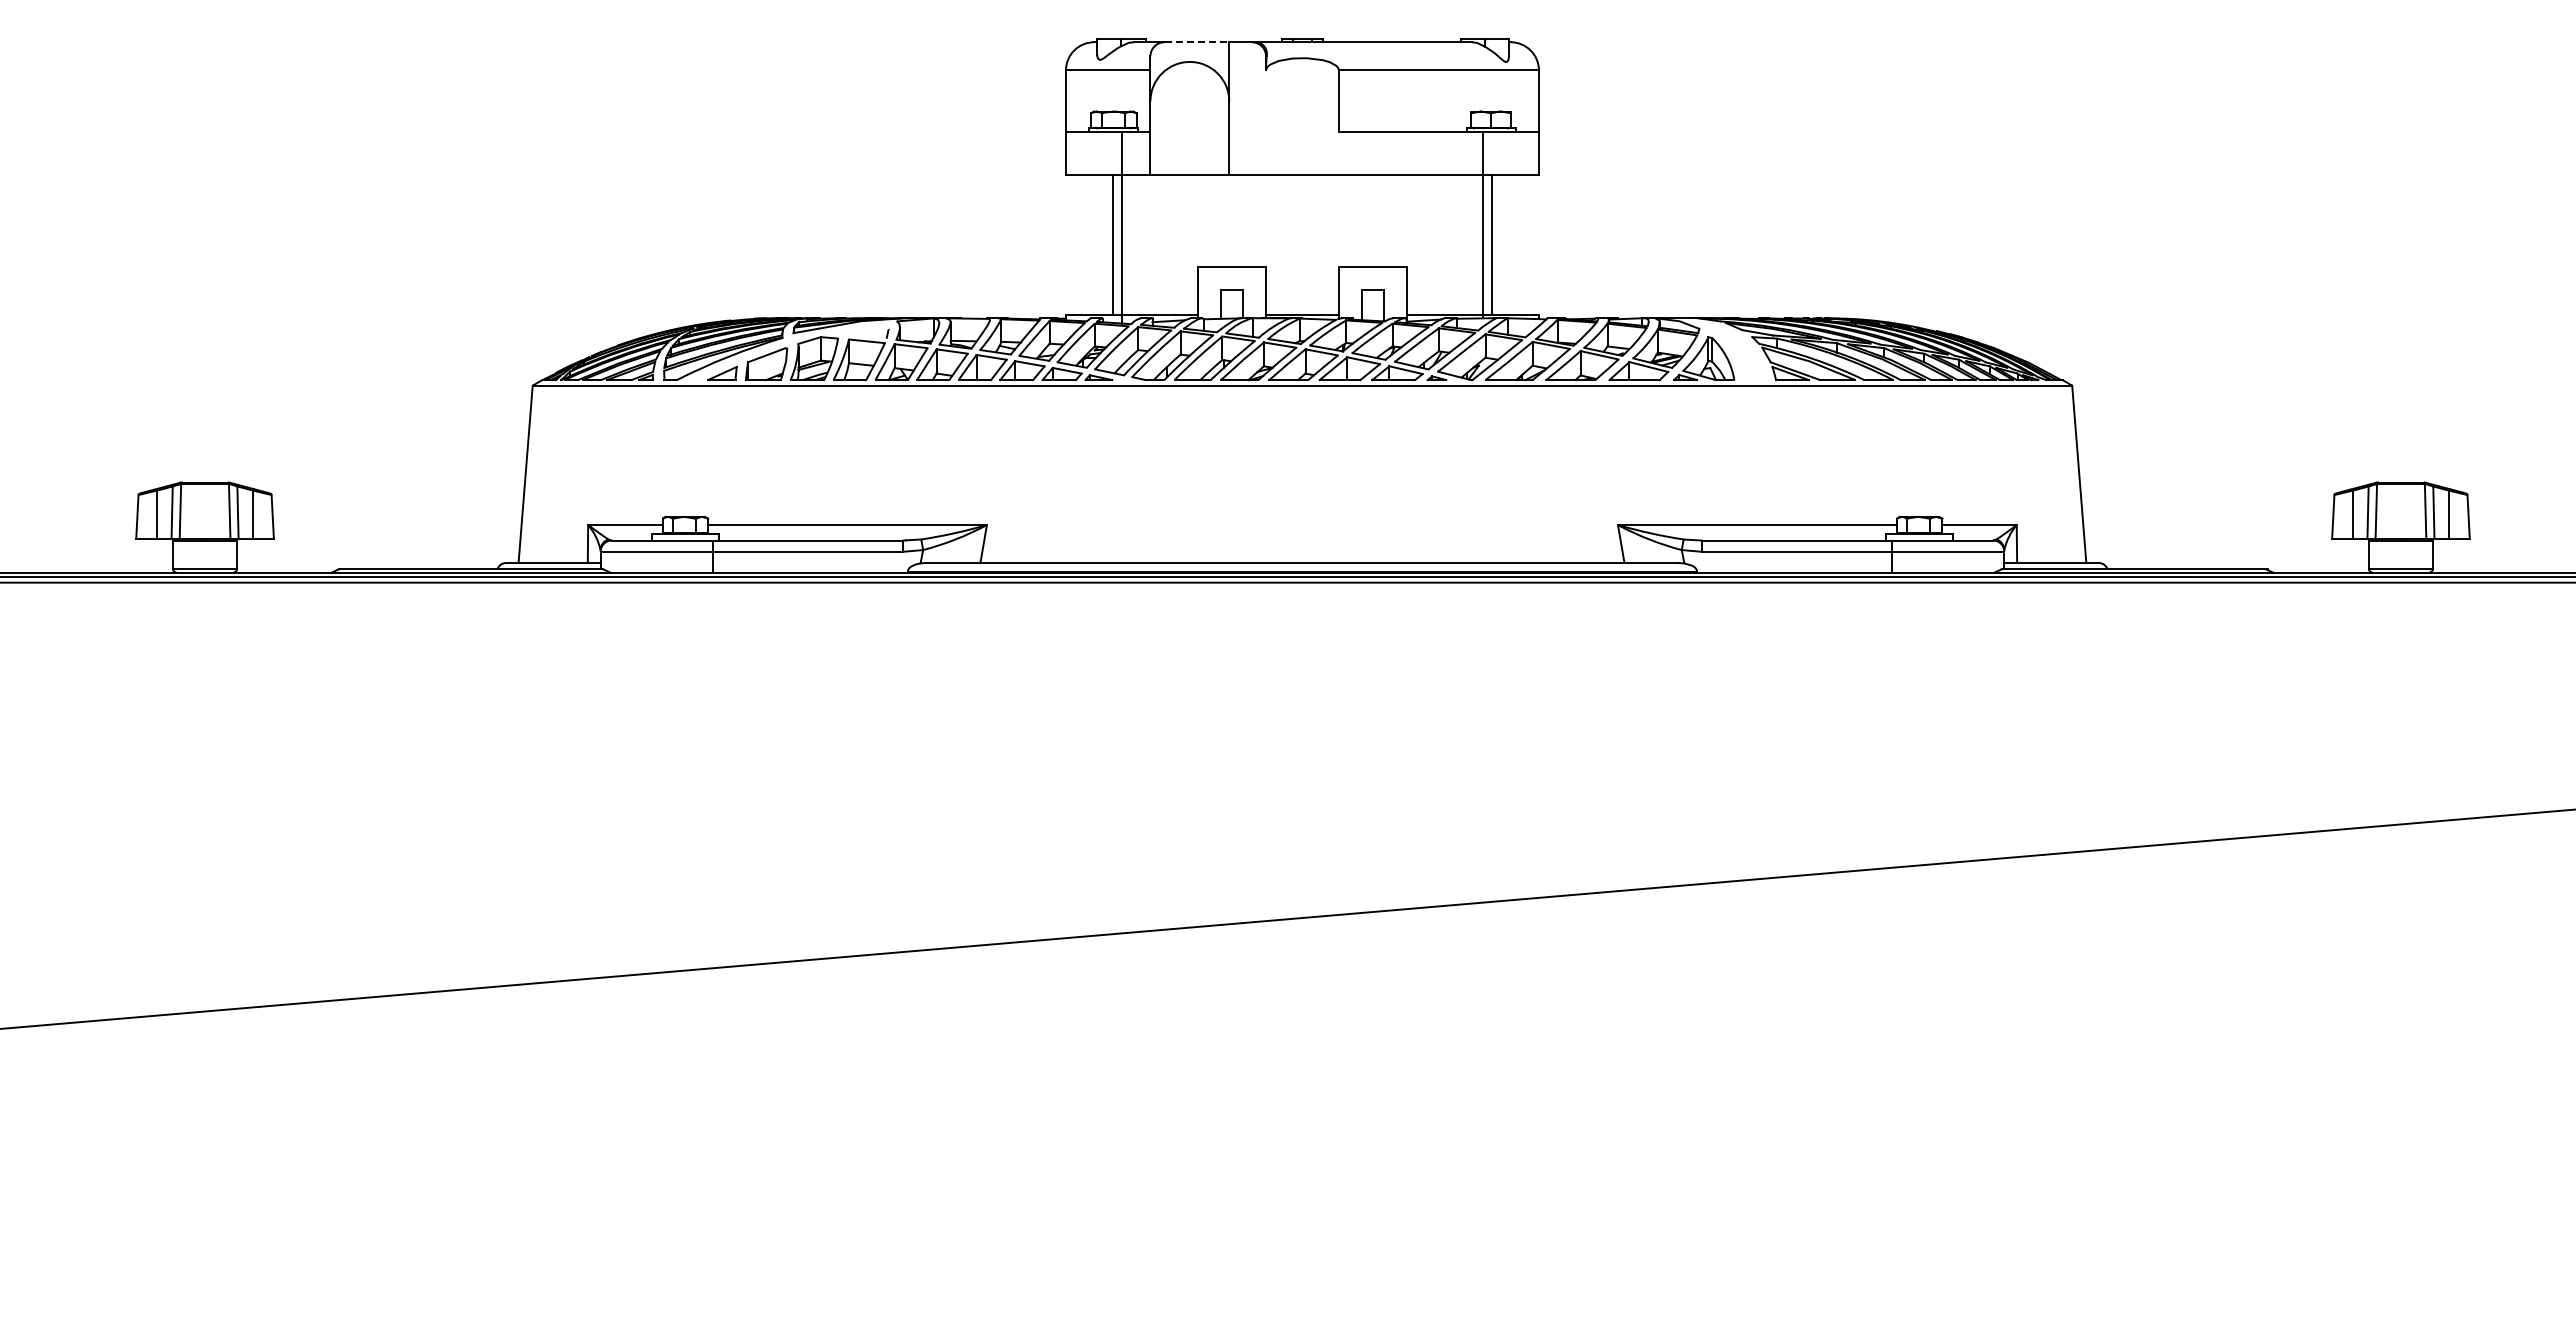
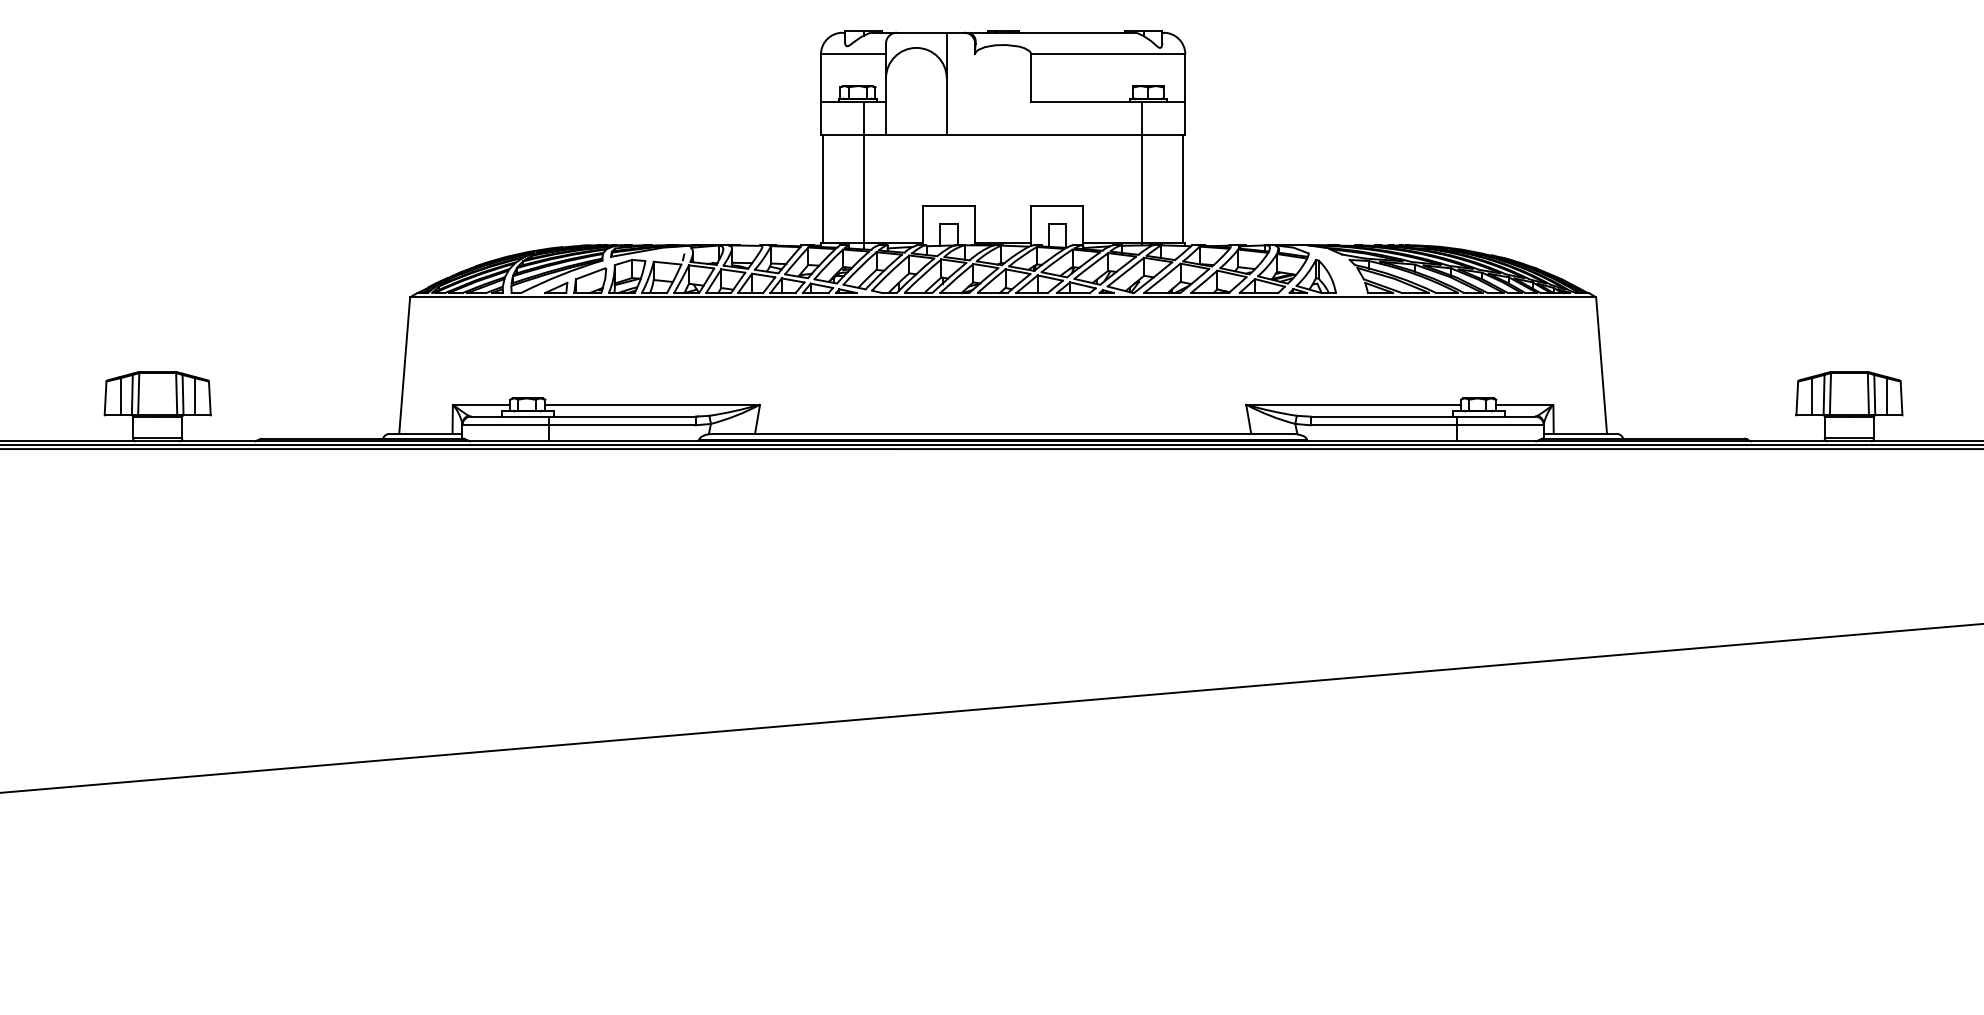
line: (1197, 42) -> (922, 32), dashed -> solid
line: (1112, 244) -> (822, 188), moved
line: (1492, 244) -> (1183, 188), moved

